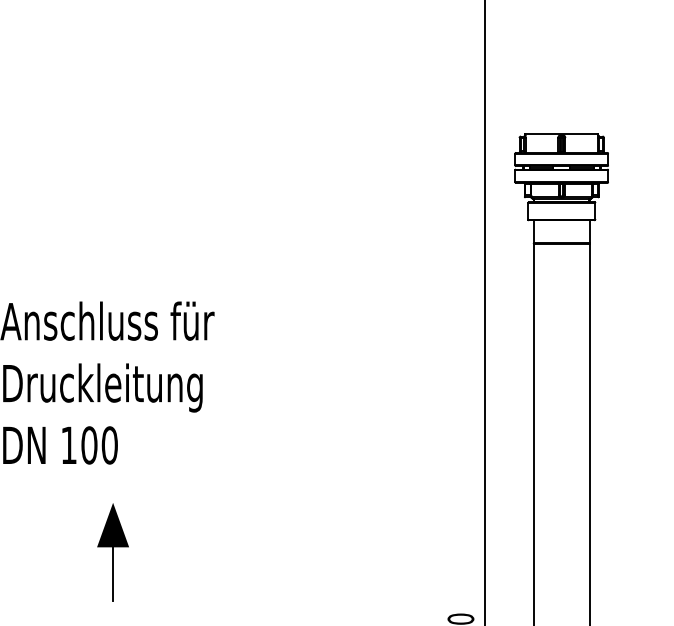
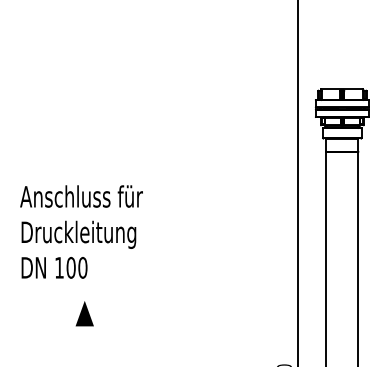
line: (112, 573) -> (84, 341), removed

